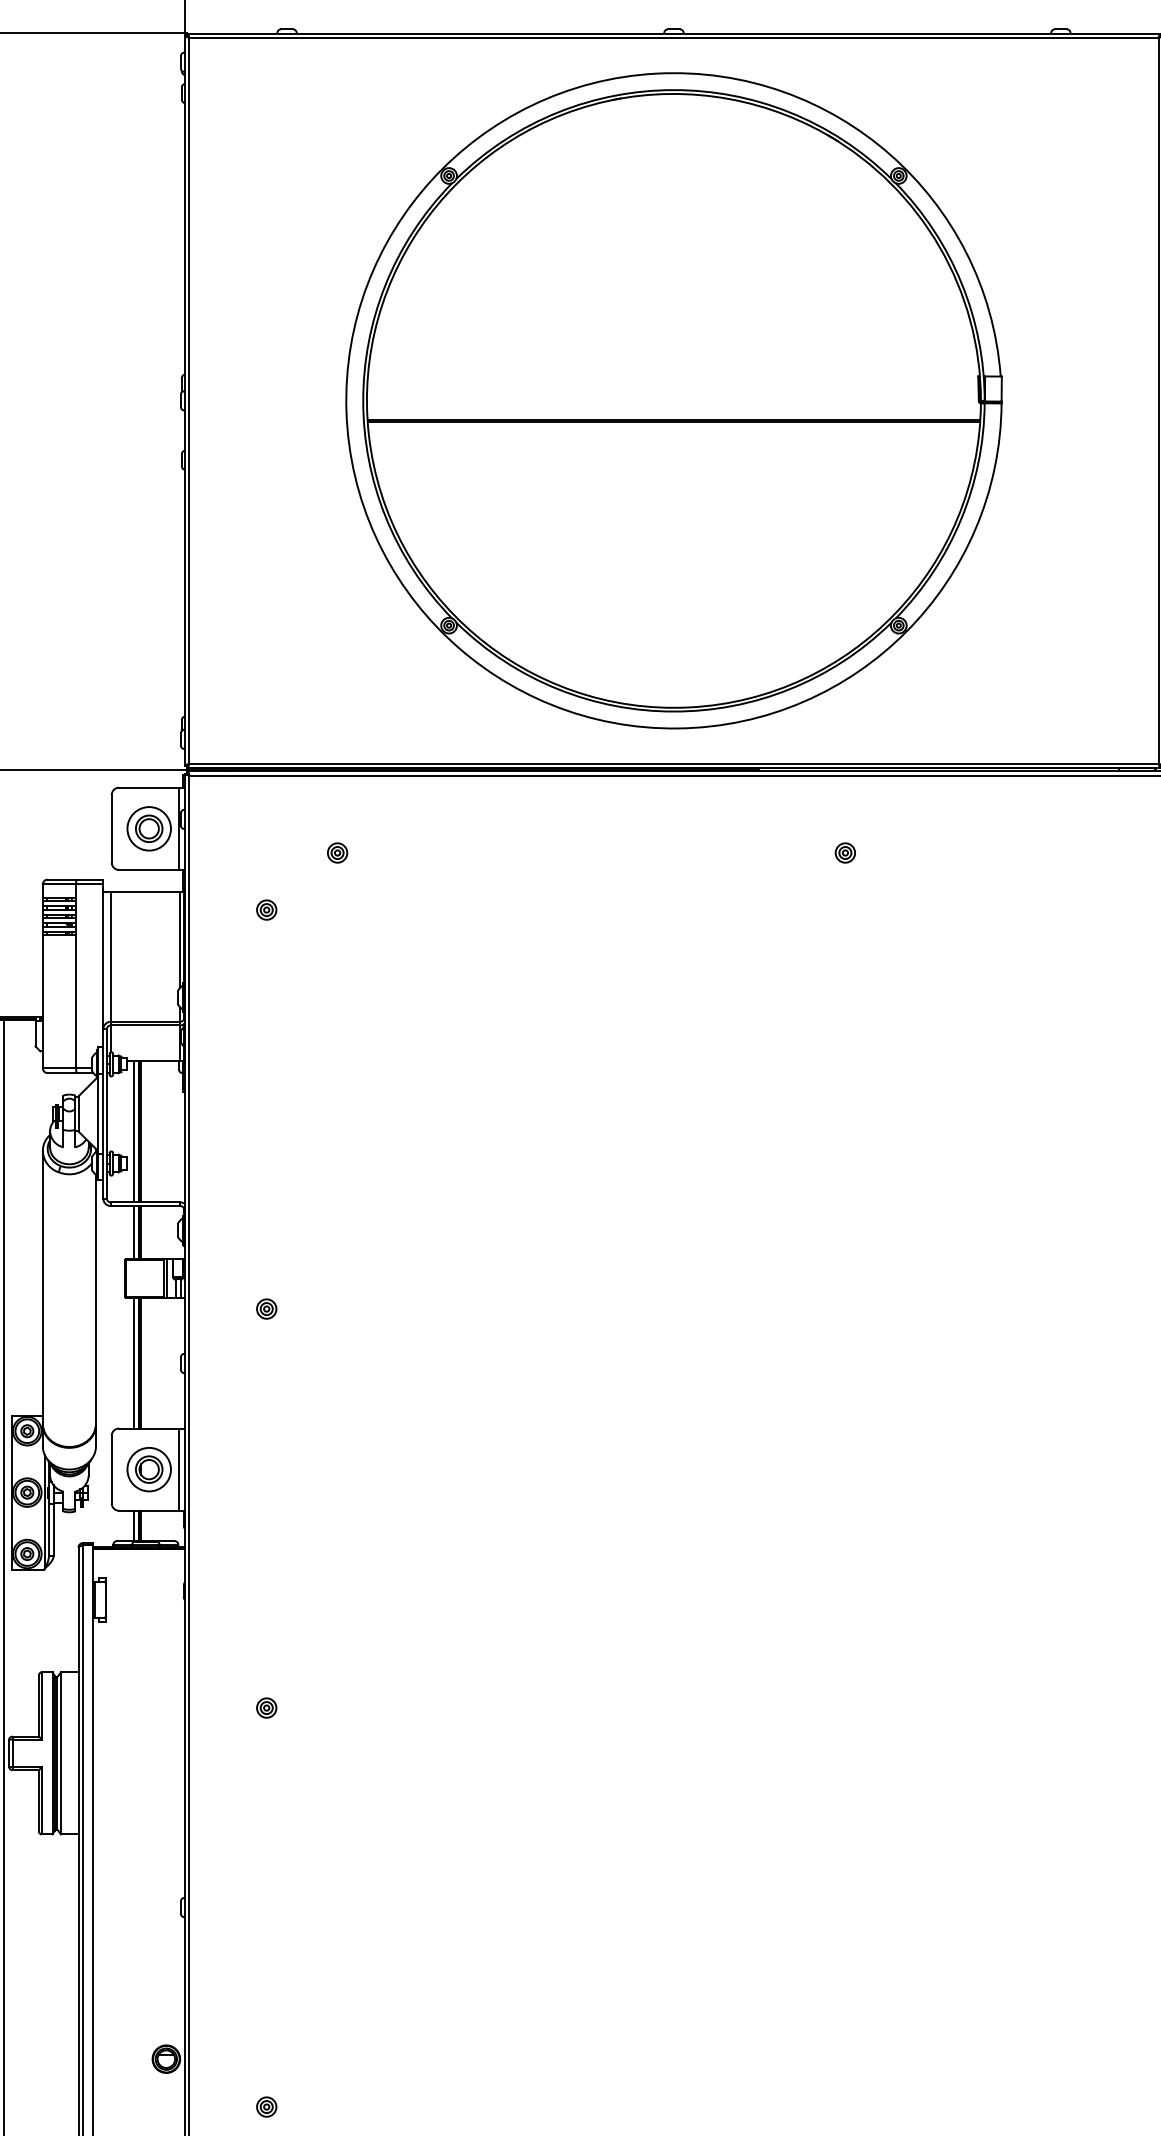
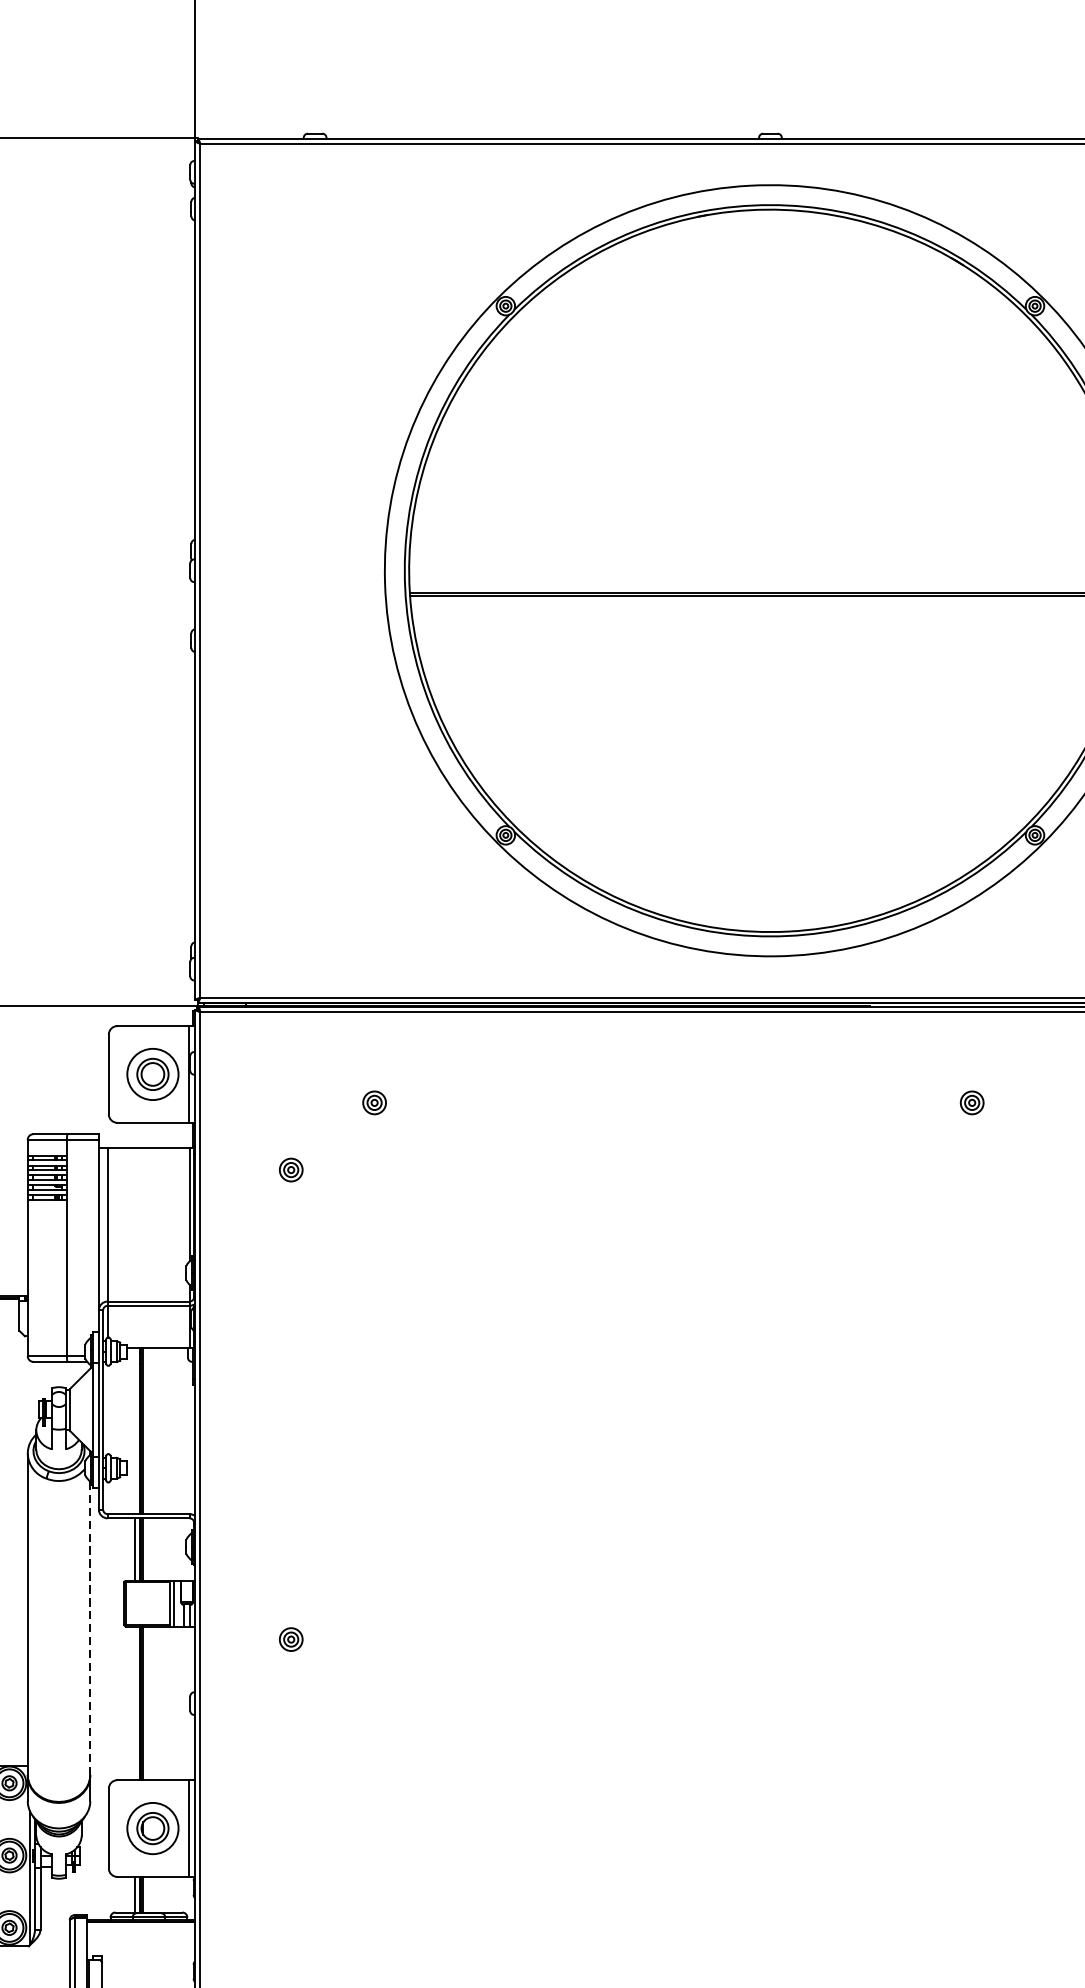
line: (134, 1131) -> (135, 1430), removed
line: (96, 1299) -> (90, 1628), solid -> dashed
line: (134, 1362) -> (135, 1702), removed

